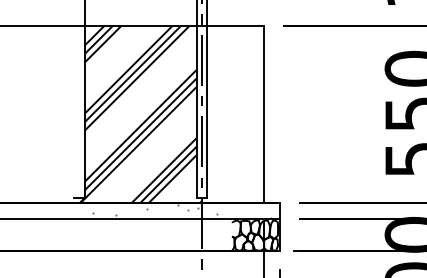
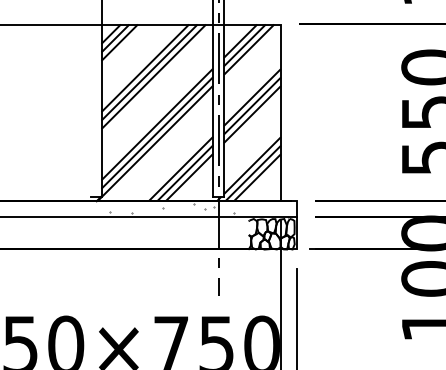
hatch: (232, 113) -> (249, 112), added

